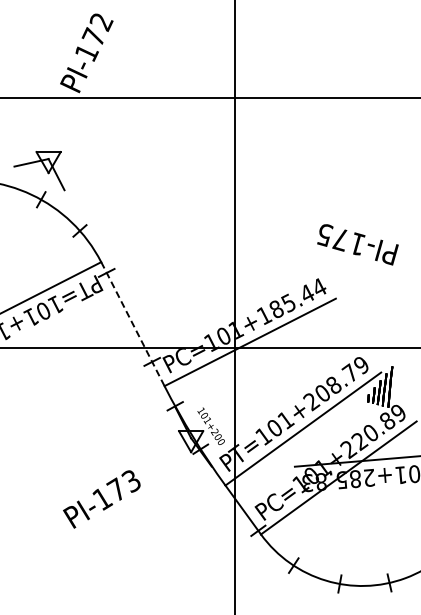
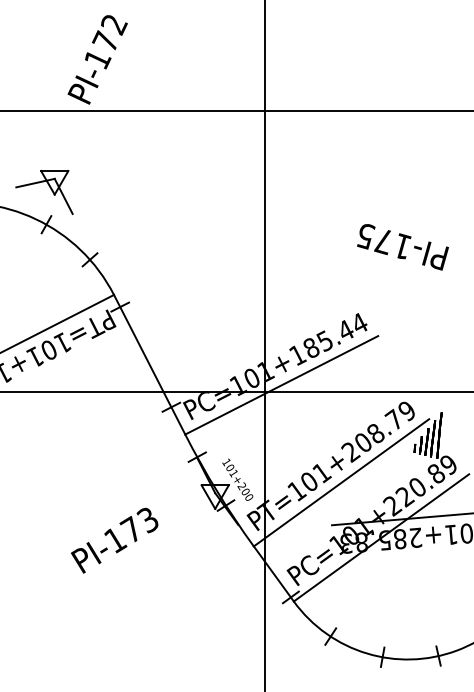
text: (357, 244) -> (402, 246), moved
line: (132, 324) -> (149, 365), dashed -> solid
text: (101, 499) -> (114, 540), moved

